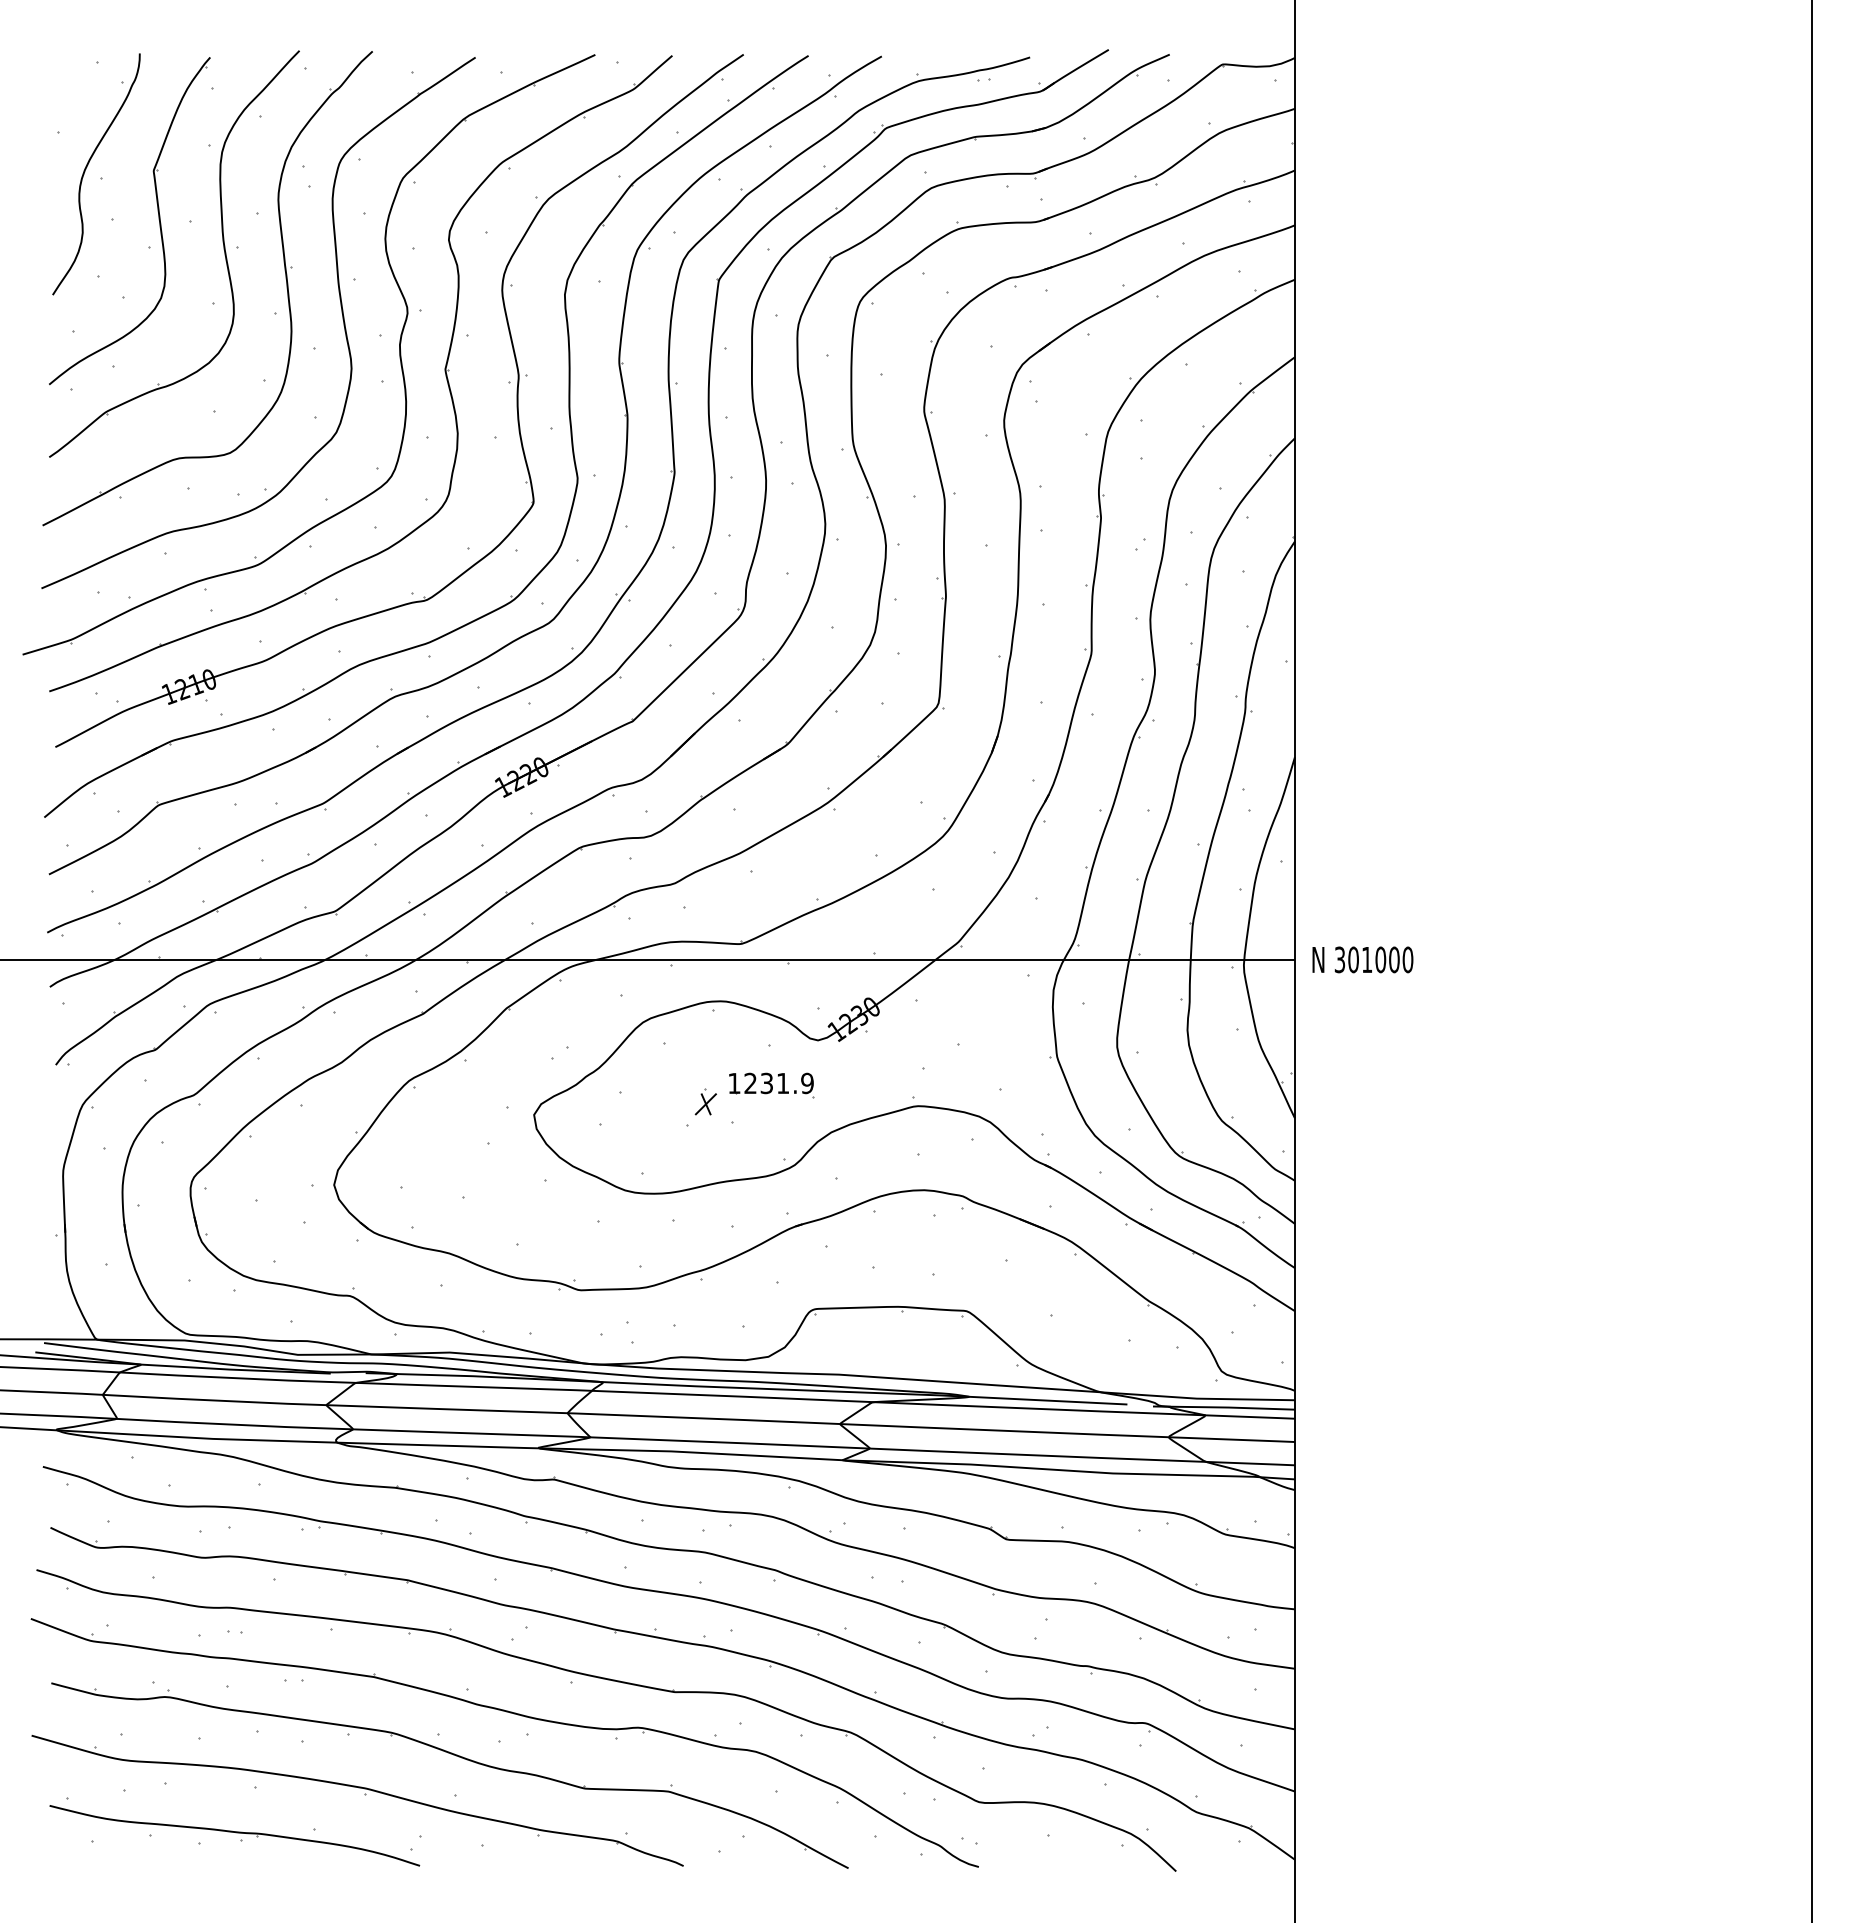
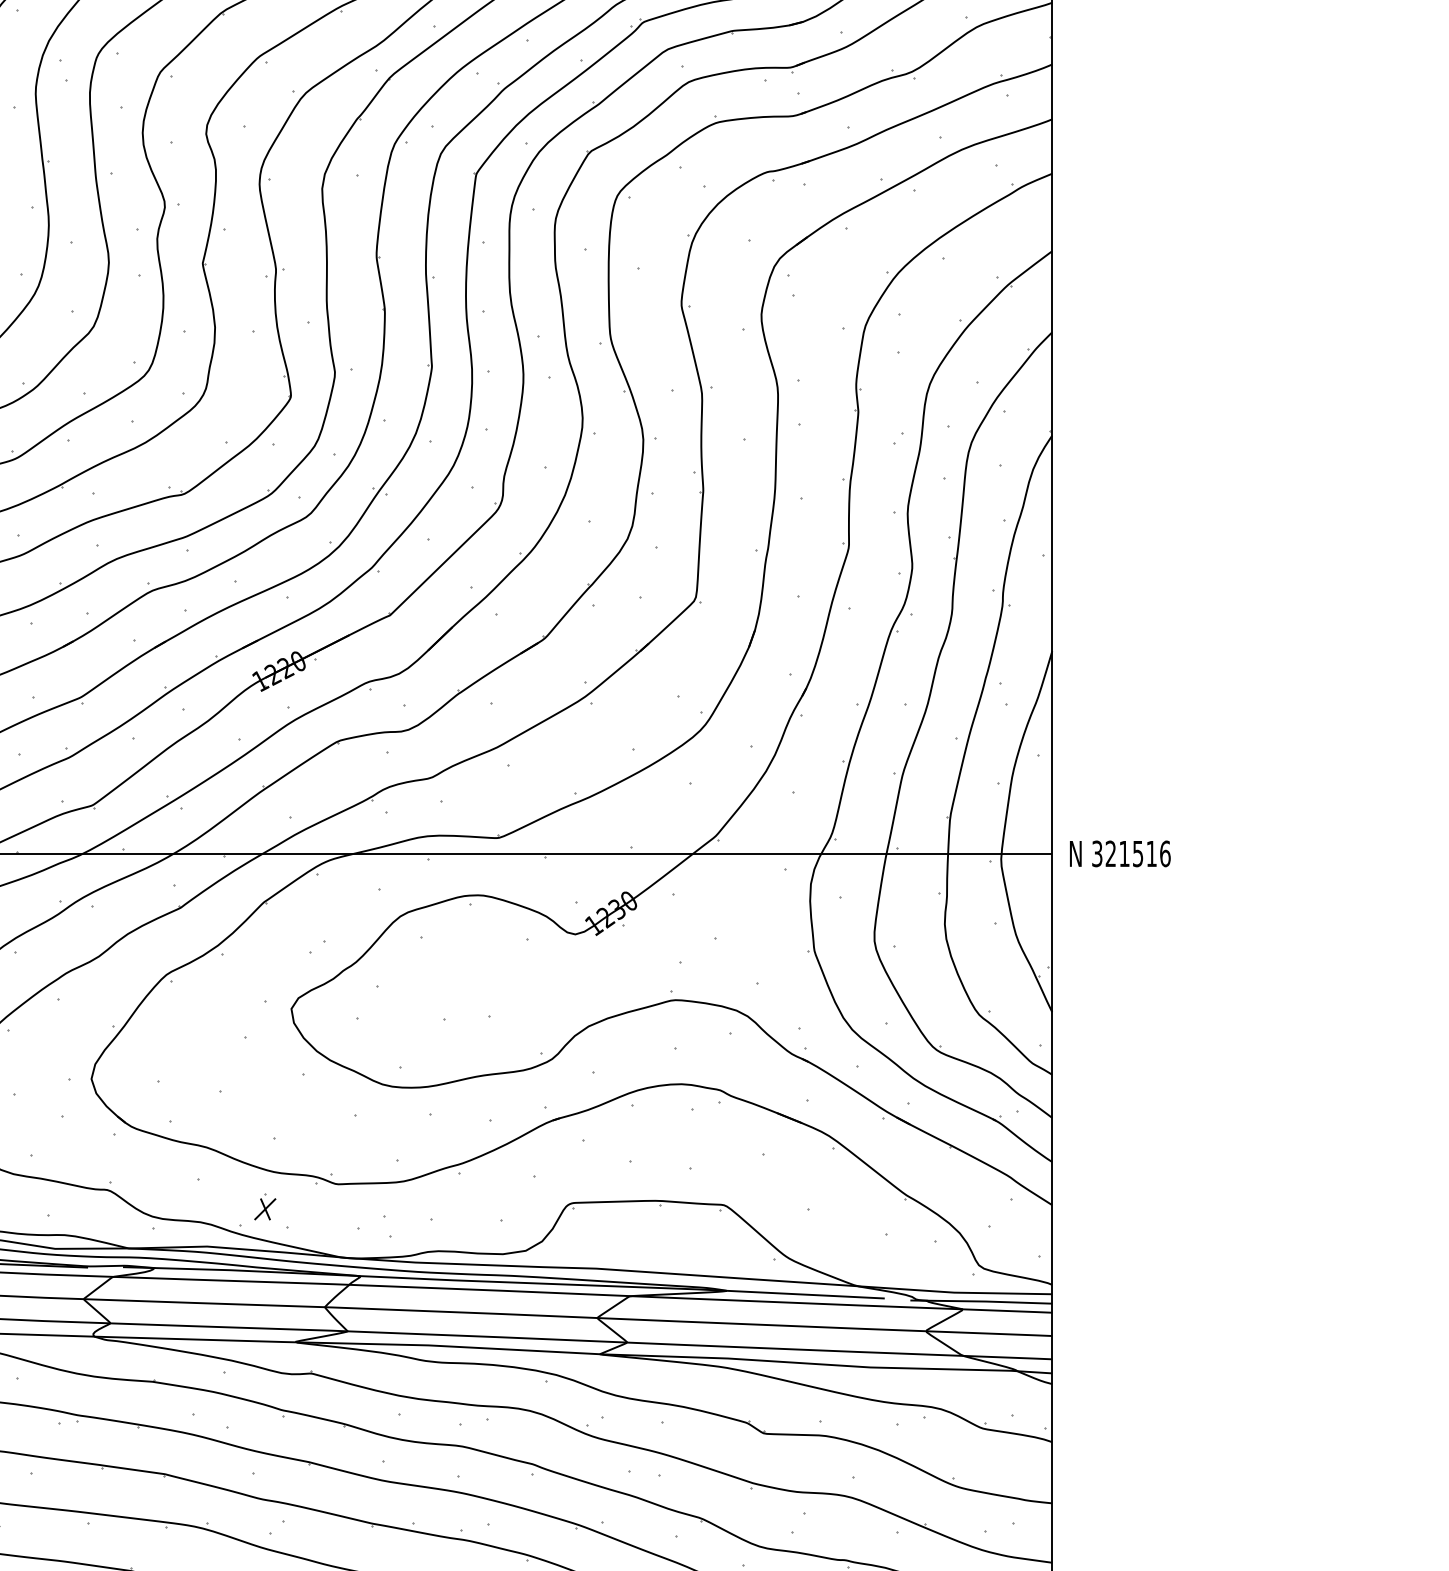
text: (1380, 959) -> (1137, 853), 301000 -> 321516
part: (771, 1085) -> (528, 979), removed
part: (705, 1101) -> (264, 1206), moved

